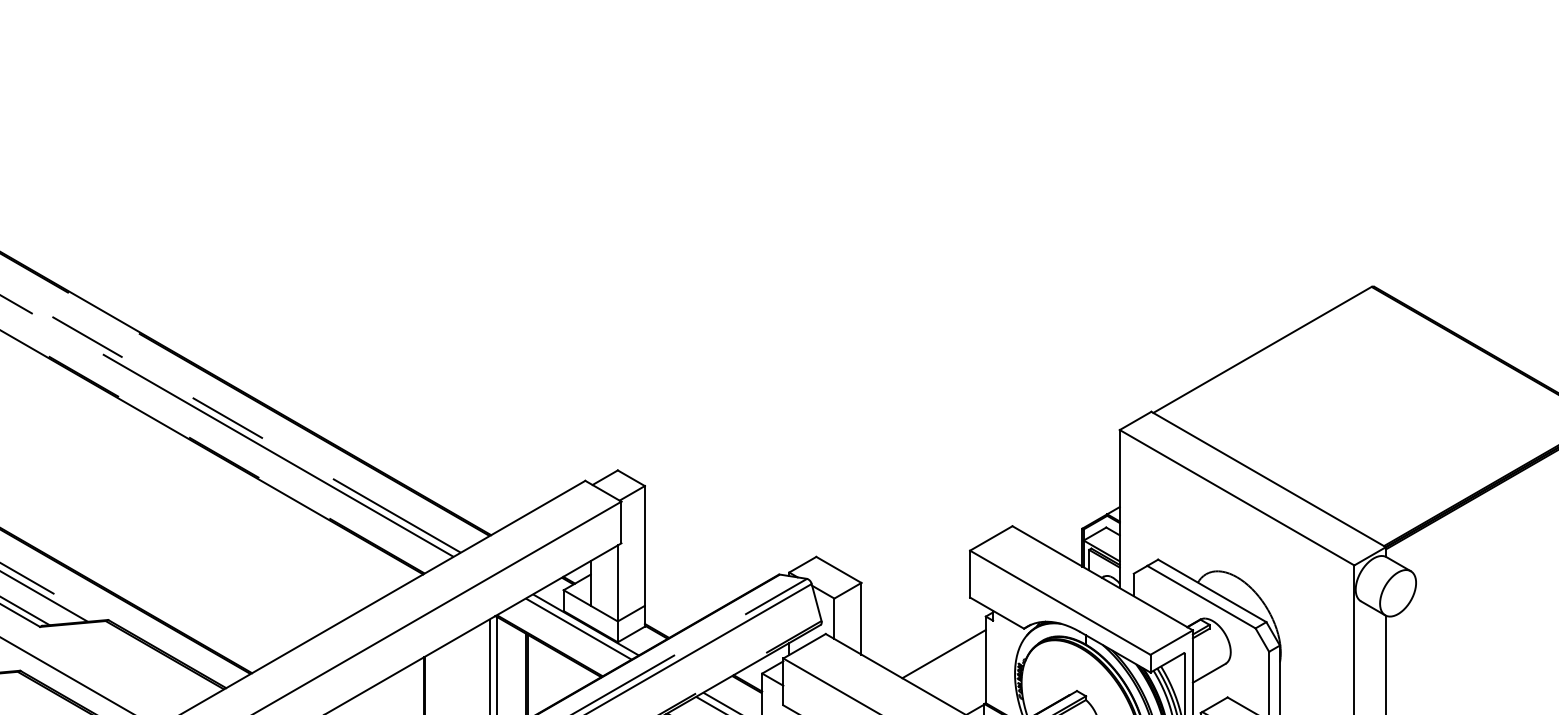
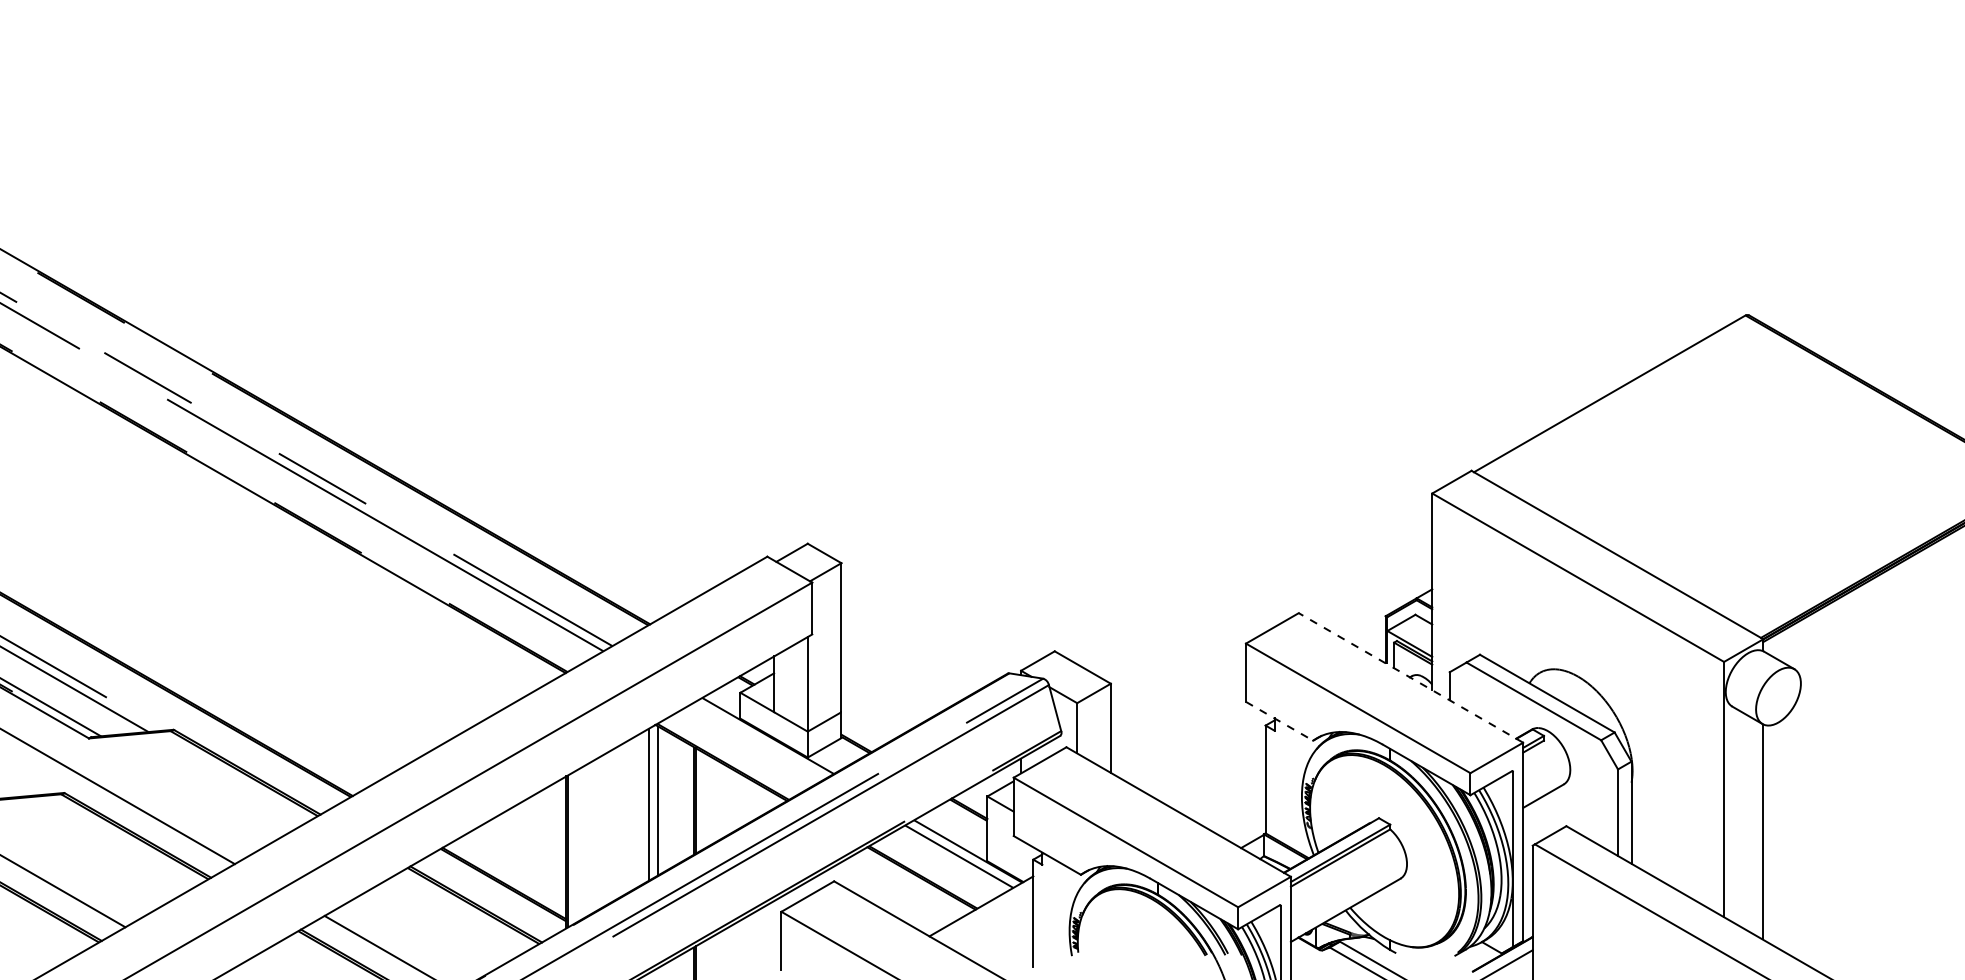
line: (1102, 577) -> (1410, 677), solid -> dashed
line: (997, 613) -> (1279, 721), solid -> dashed
line: (578, 629) -> (758, 741), removed
line: (943, 654) -> (1213, 772), removed

